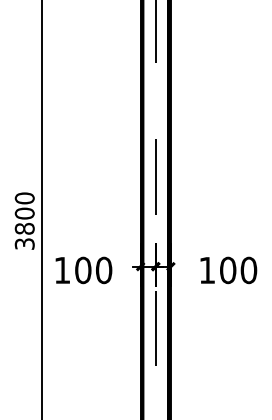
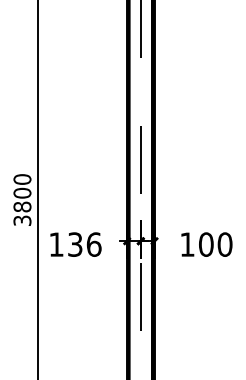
text: (93, 270) -> (84, 244), 100 -> 136

